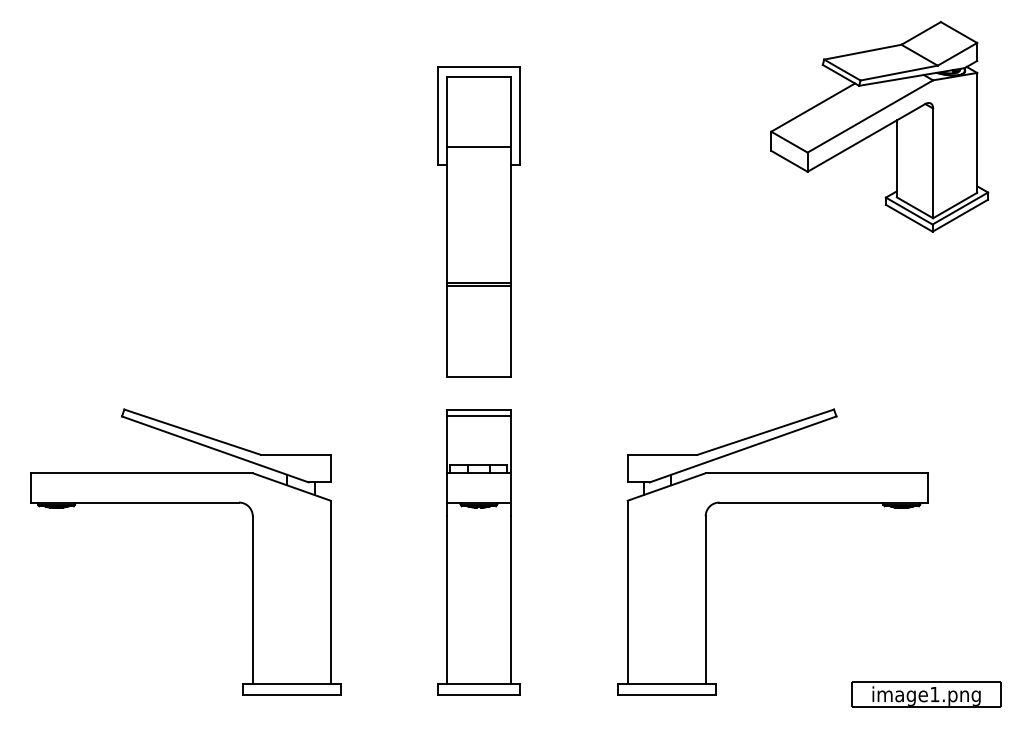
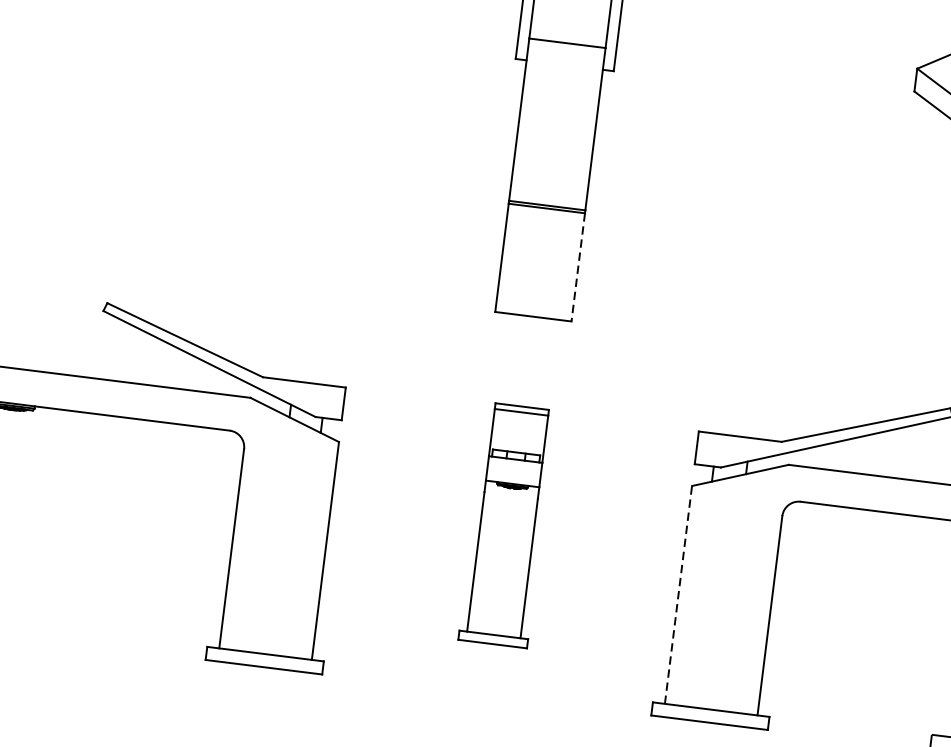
line: (510, 331) -> (577, 267), solid -> dashed
part: (478, 552) -> (506, 525), size x0.7
line: (627, 592) -> (678, 595), solid -> dashed

